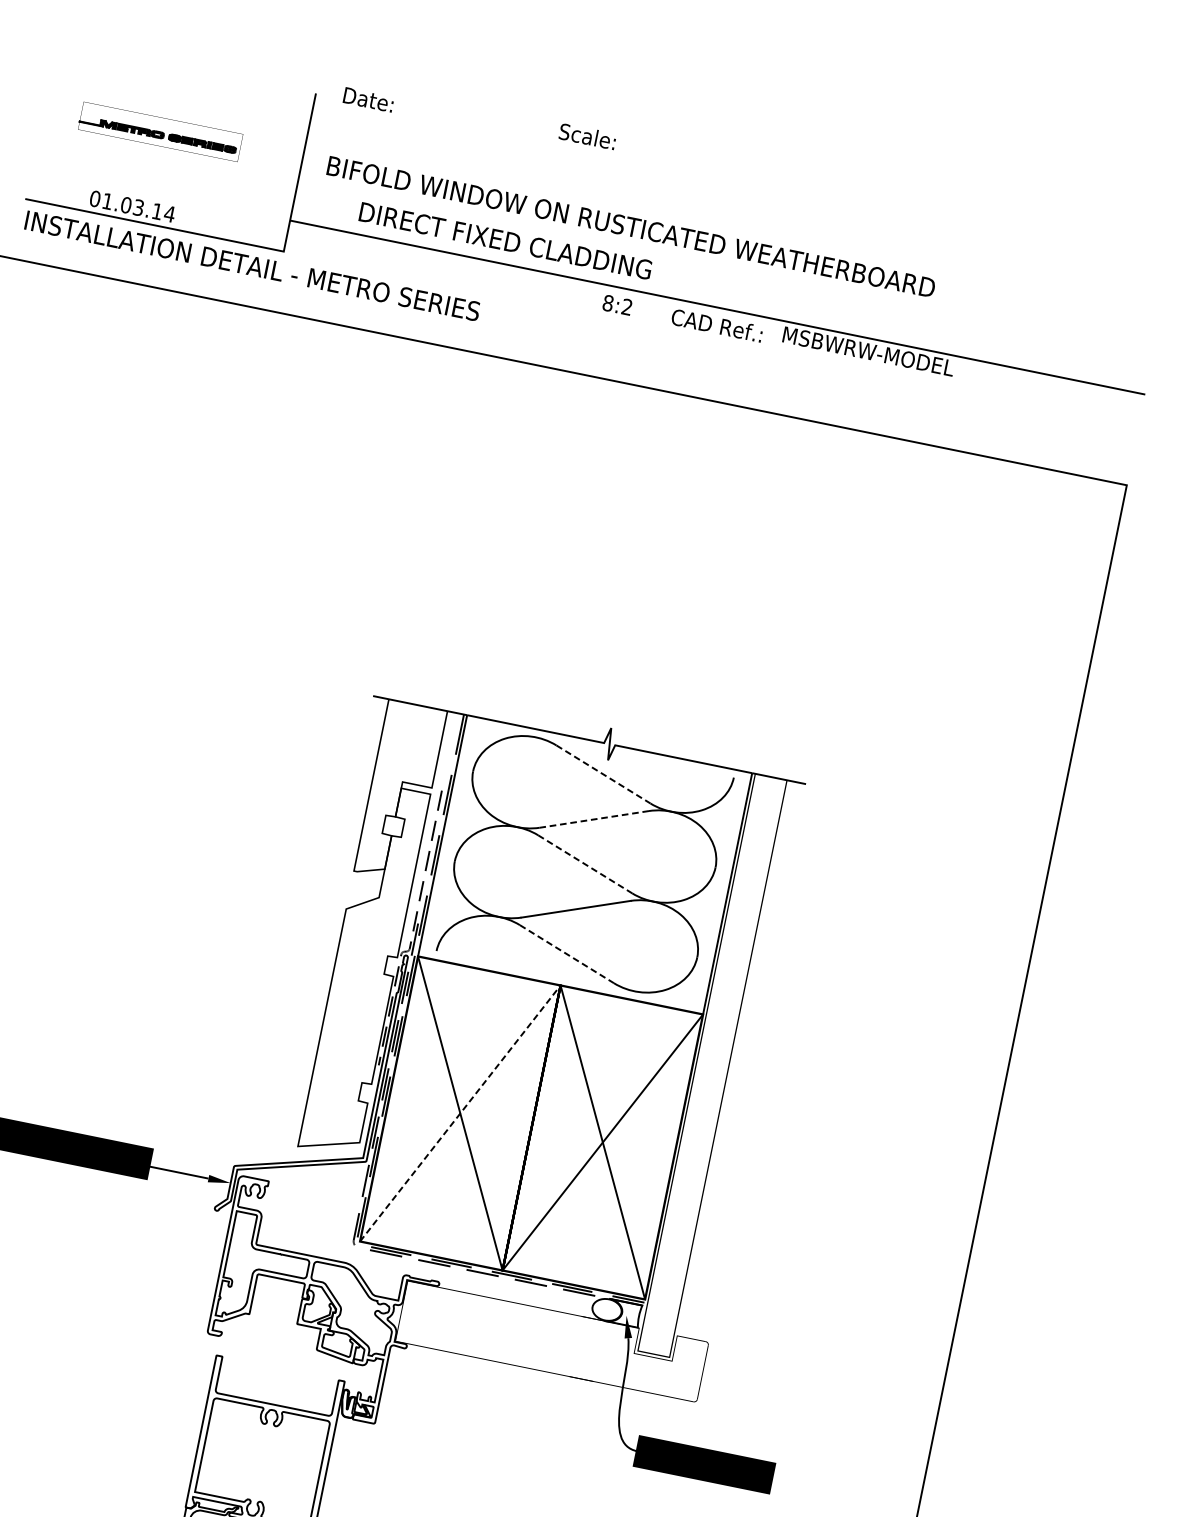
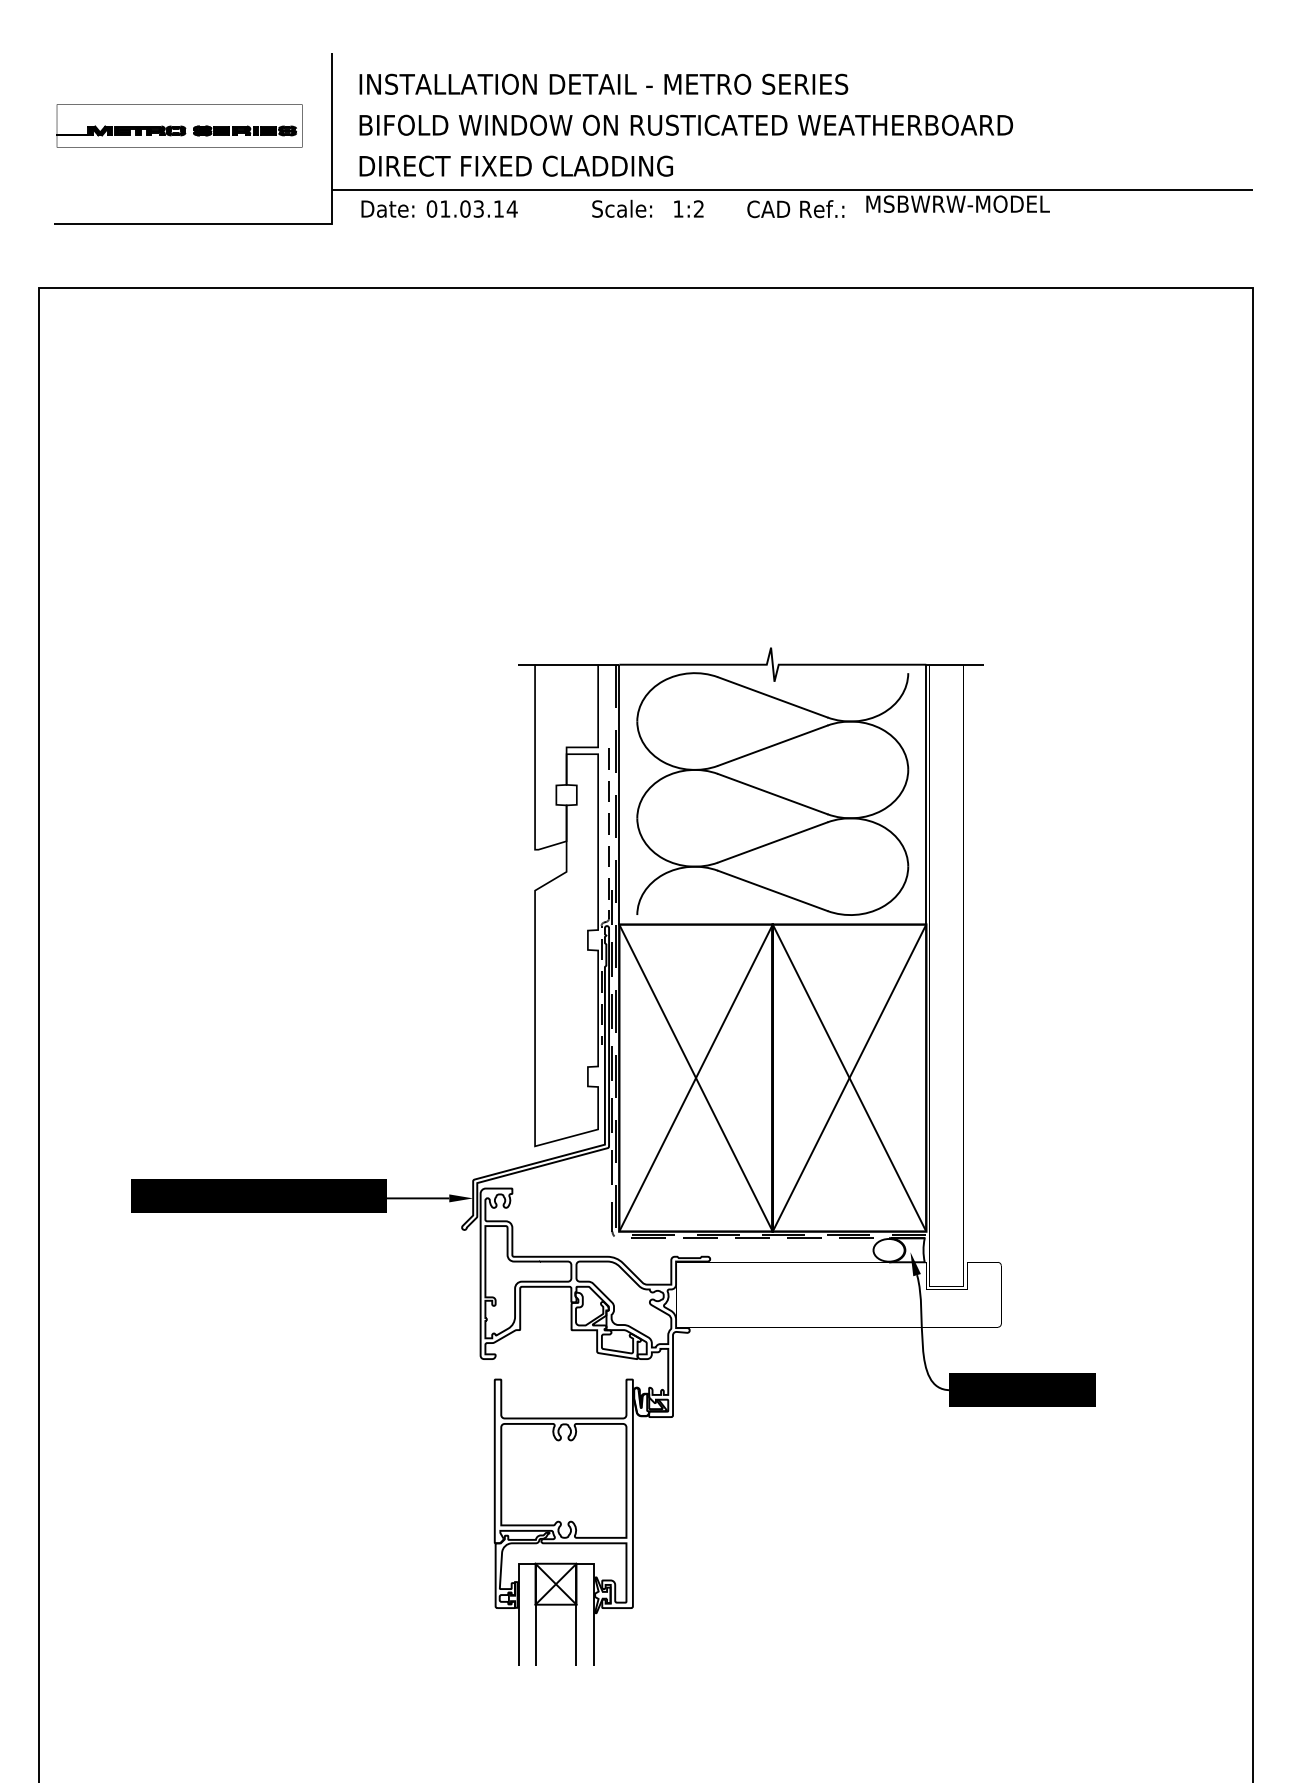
text: (368, 99) -> (387, 208), moved
part: (160, 131) -> (179, 125), size x1.43
text: (588, 136) -> (622, 208), moved
text: (132, 205) -> (471, 208), moved
text: (505, 240) -> (515, 165), moved
text: (252, 265) -> (603, 83), moved
text: (608, 302) -> (678, 208), 8:2 -> 1:2
line: (604, 774) -> (773, 697), dashed -> solid
line: (594, 819) -> (772, 745), dashed -> solid
line: (585, 864) -> (773, 794), dashed -> solid
line: (567, 954) -> (773, 891), dashed -> solid
line: (460, 1113) -> (696, 1078), dashed -> solid

